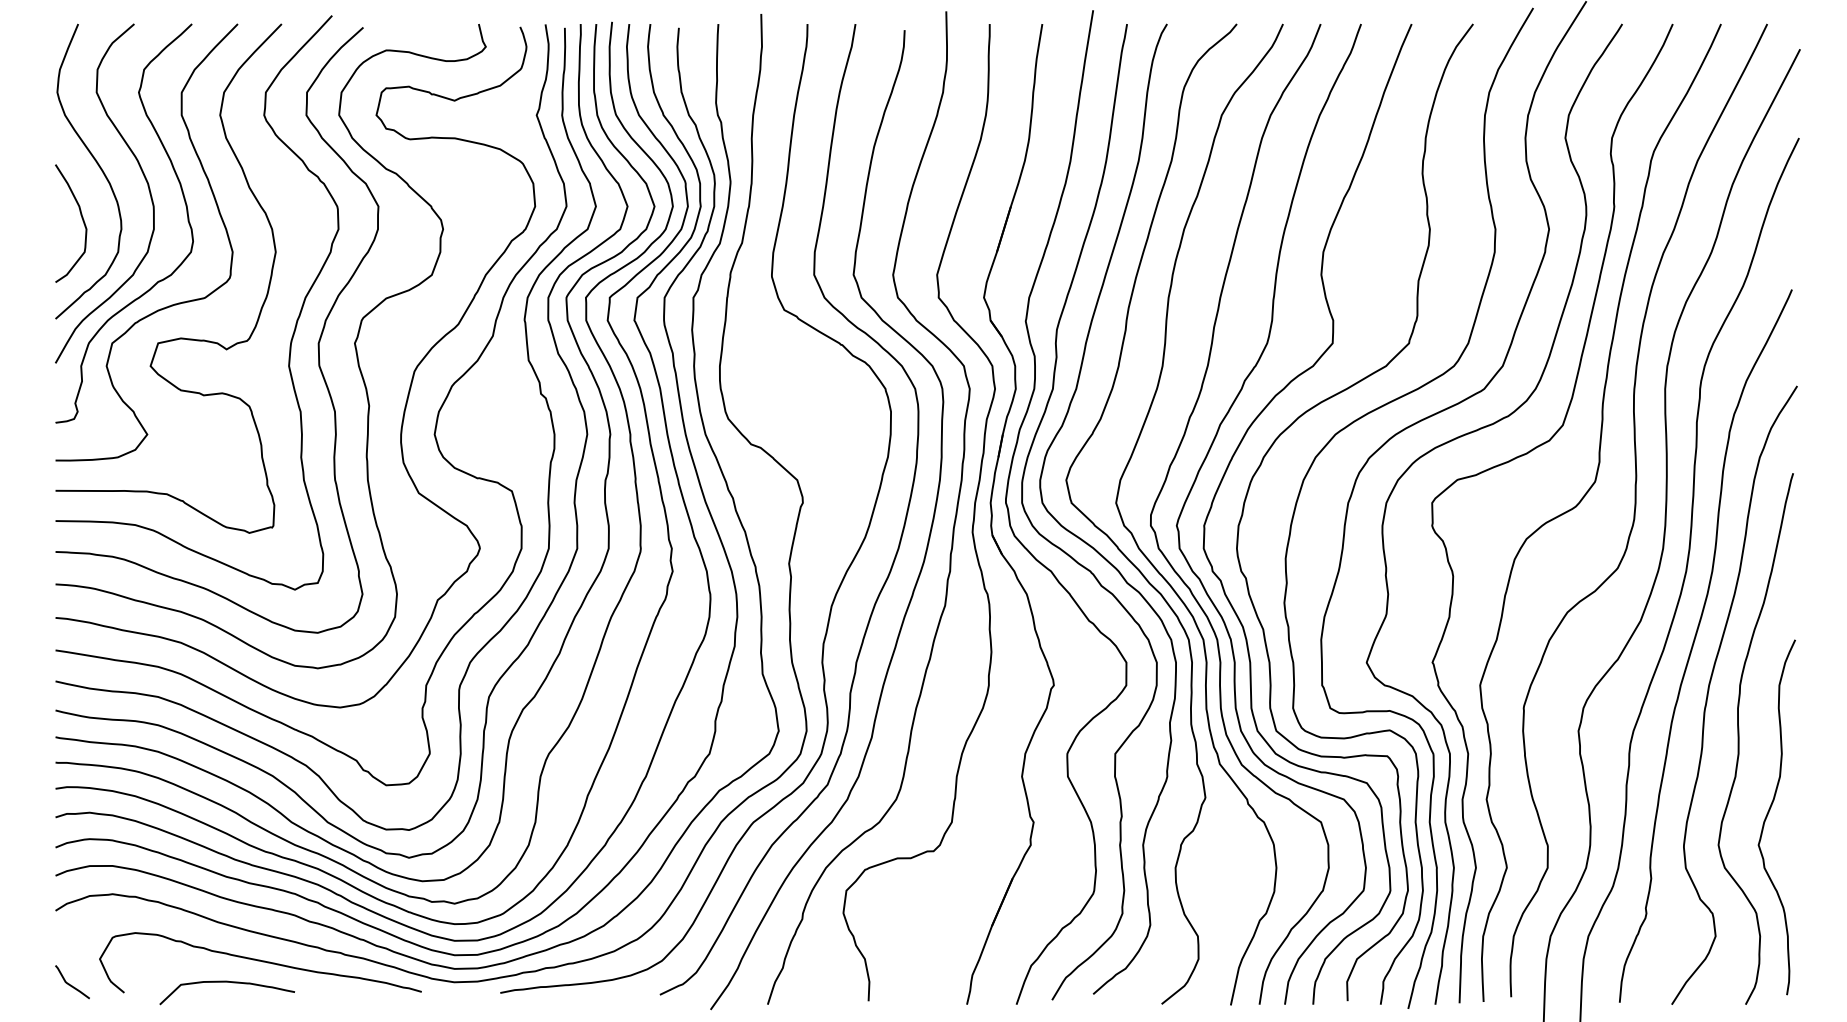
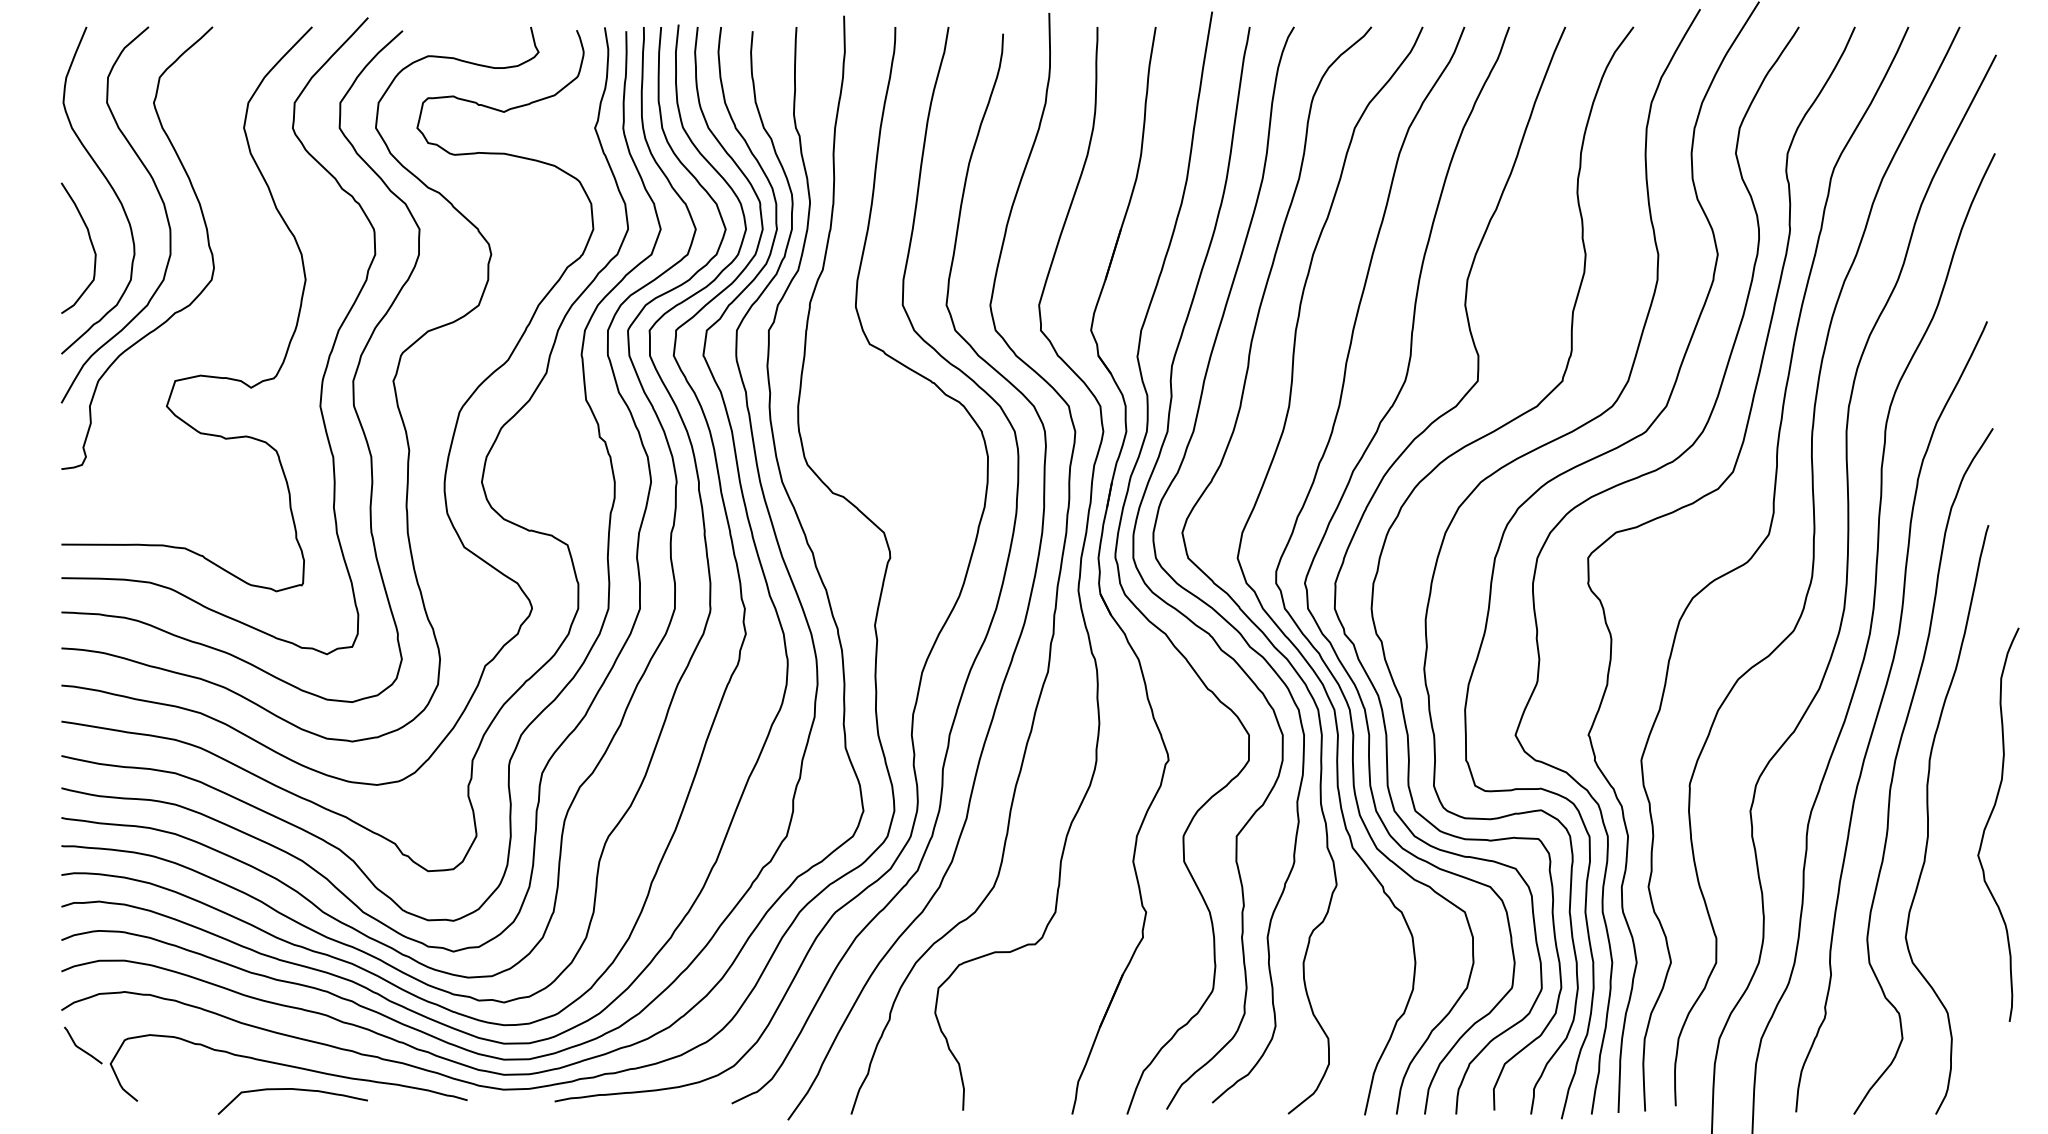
curve: (168, 305) -> (186, 339), removed
curve: (1768, 813) -> (1989, 820), moved
curve: (70, 983) -> (80, 1047), moved
curve: (228, 983) -> (294, 1090), moved

